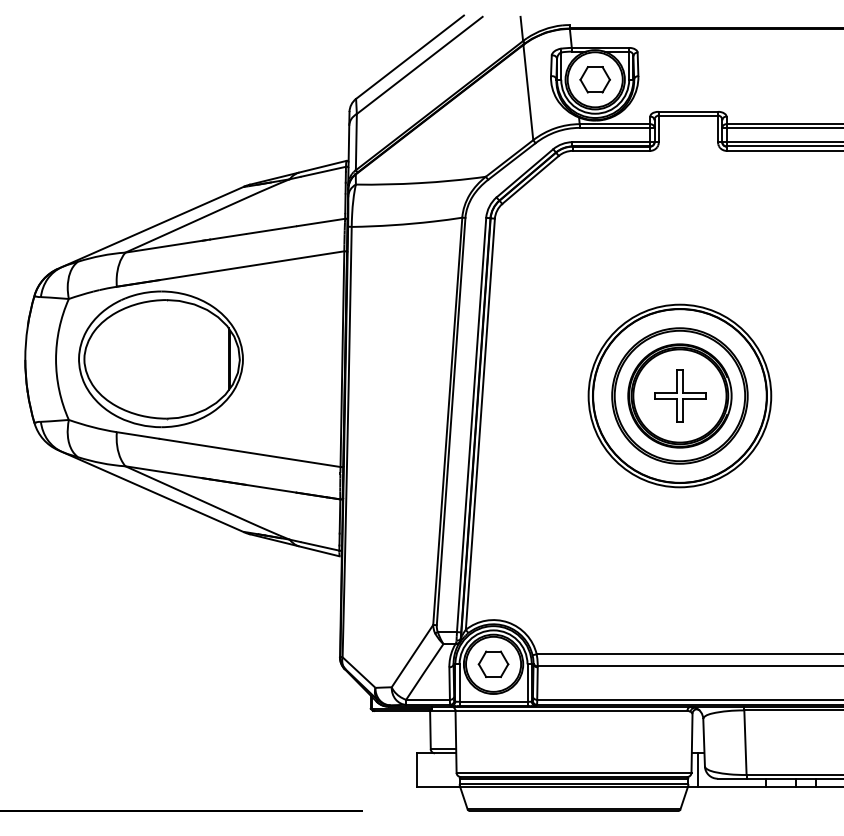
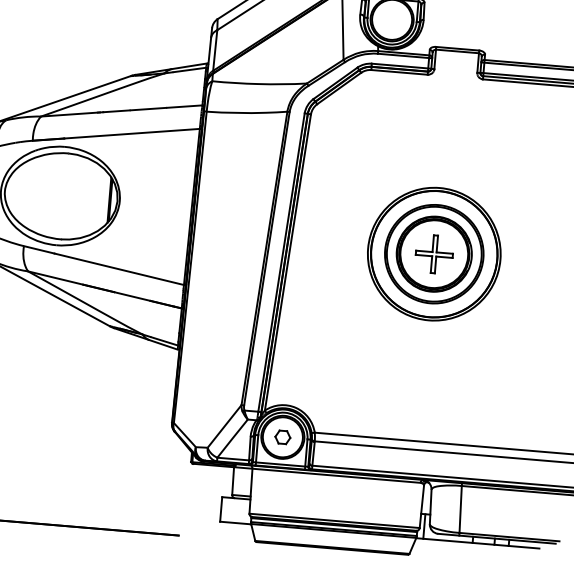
part: (594, 79) -> (391, 19), removed
part: (493, 664) -> (282, 437), size x0.7

